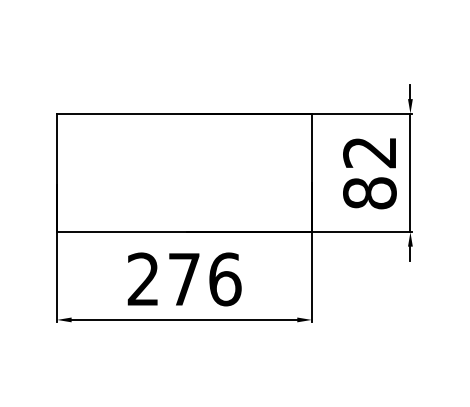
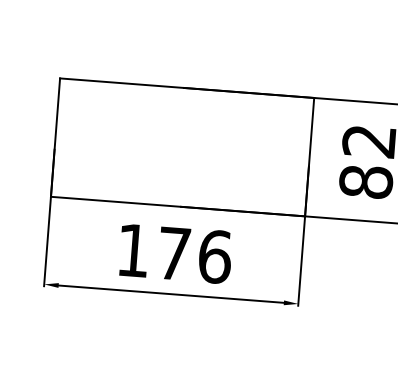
text: (142, 278) -> (132, 249), 276 -> 176

